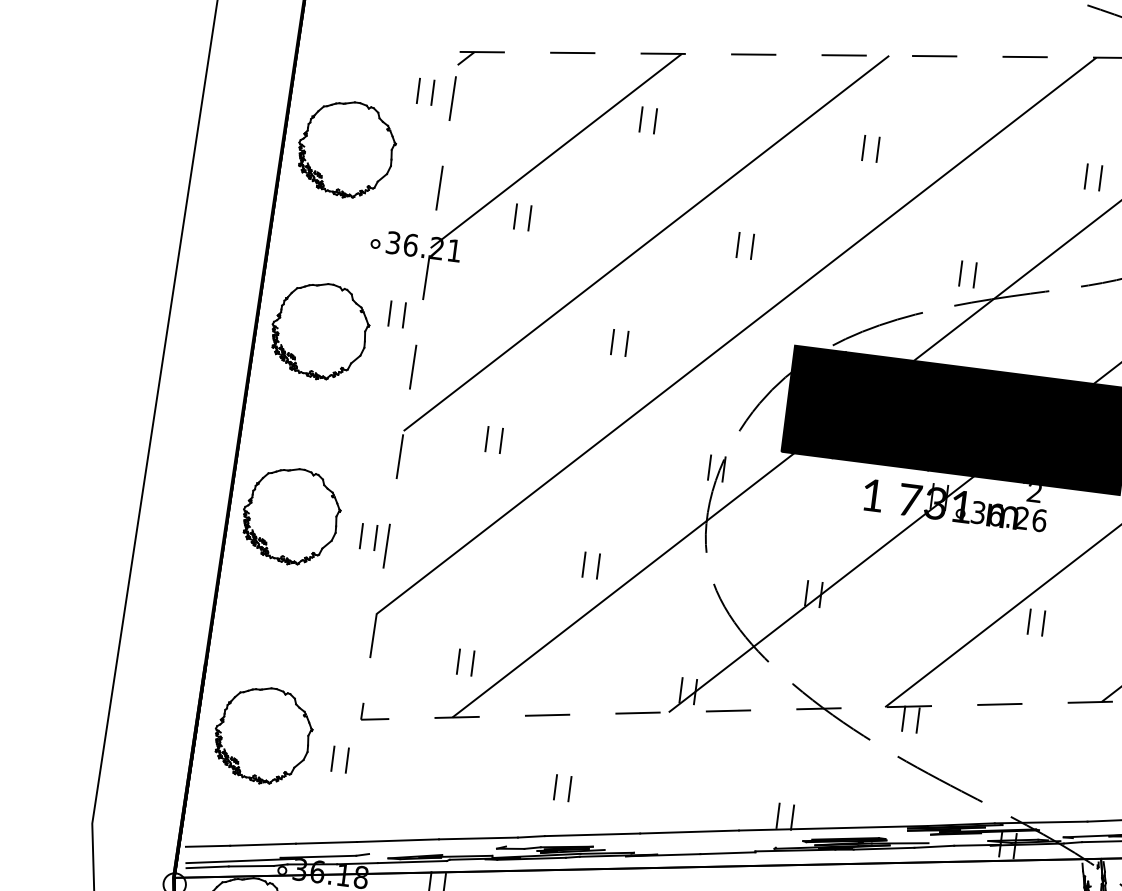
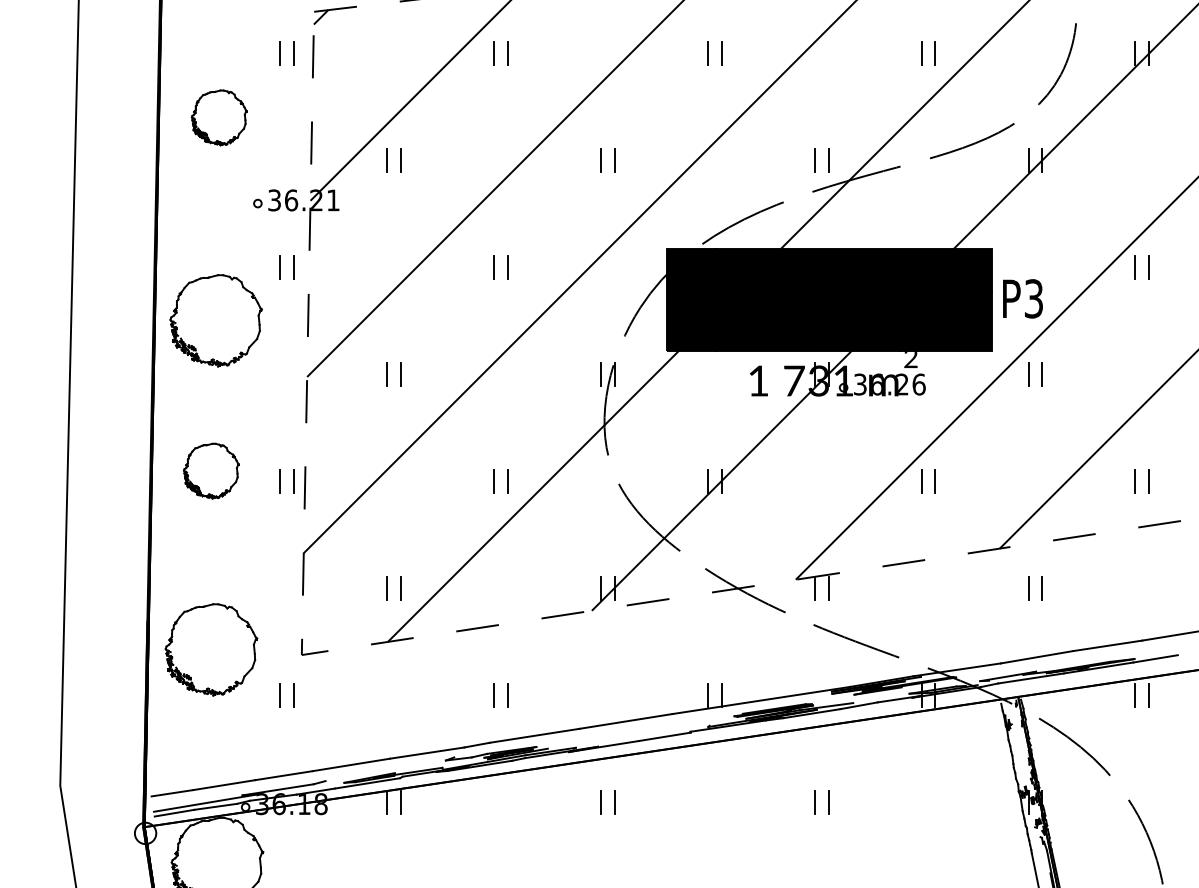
part: (347, 149) -> (219, 117), size x0.6
part: (319, 330) -> (215, 320), moved
part: (291, 515) -> (211, 470), size x0.6
part: (263, 735) -> (211, 649), moved

